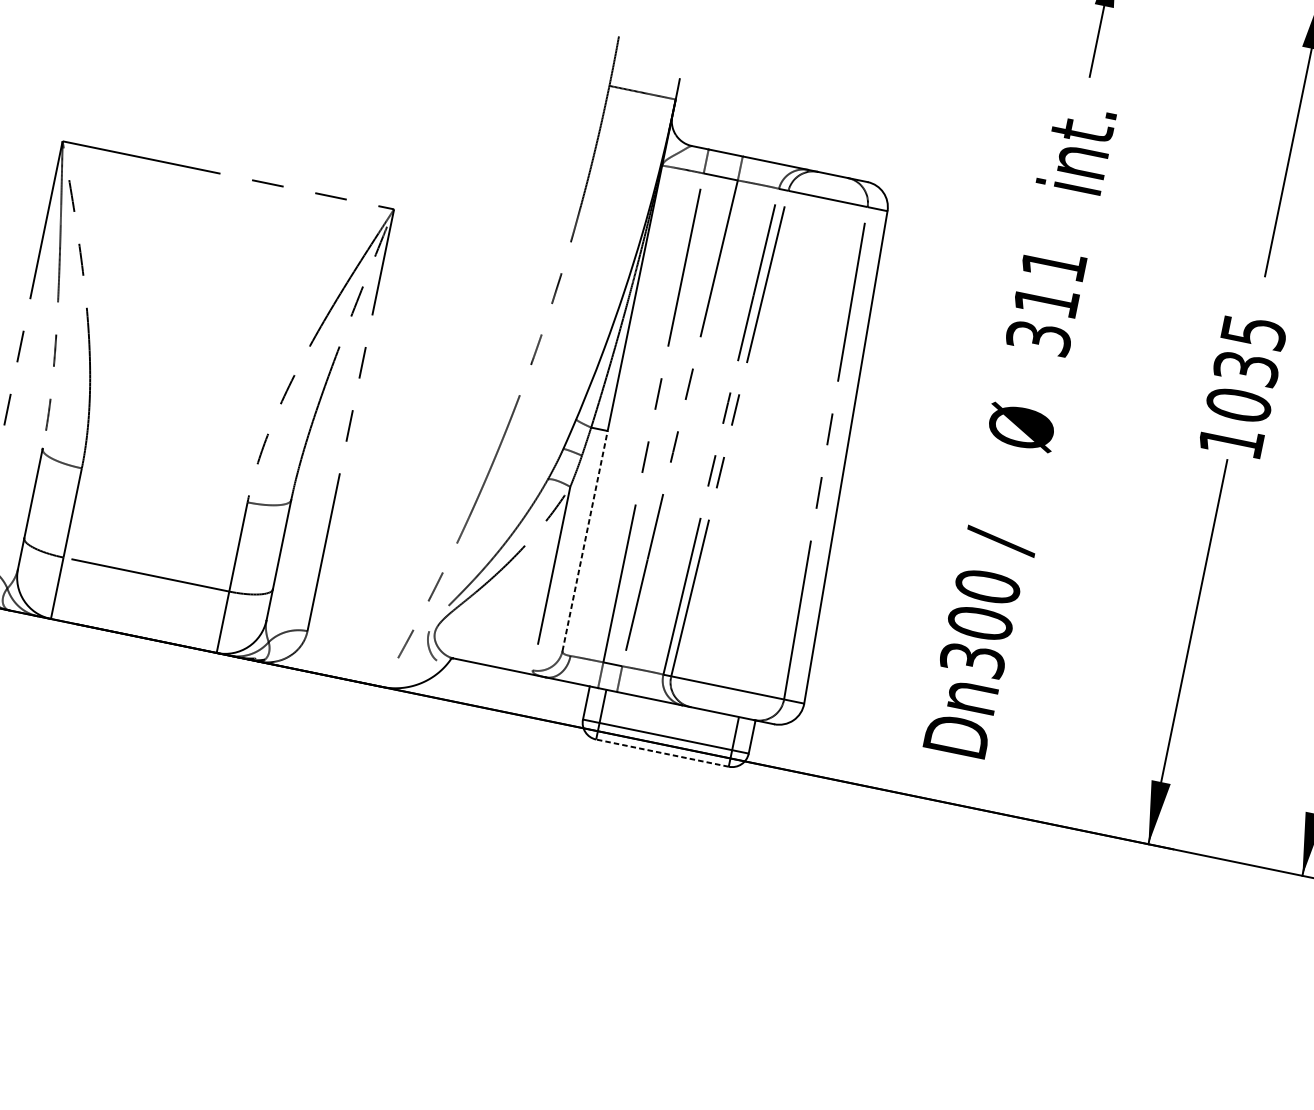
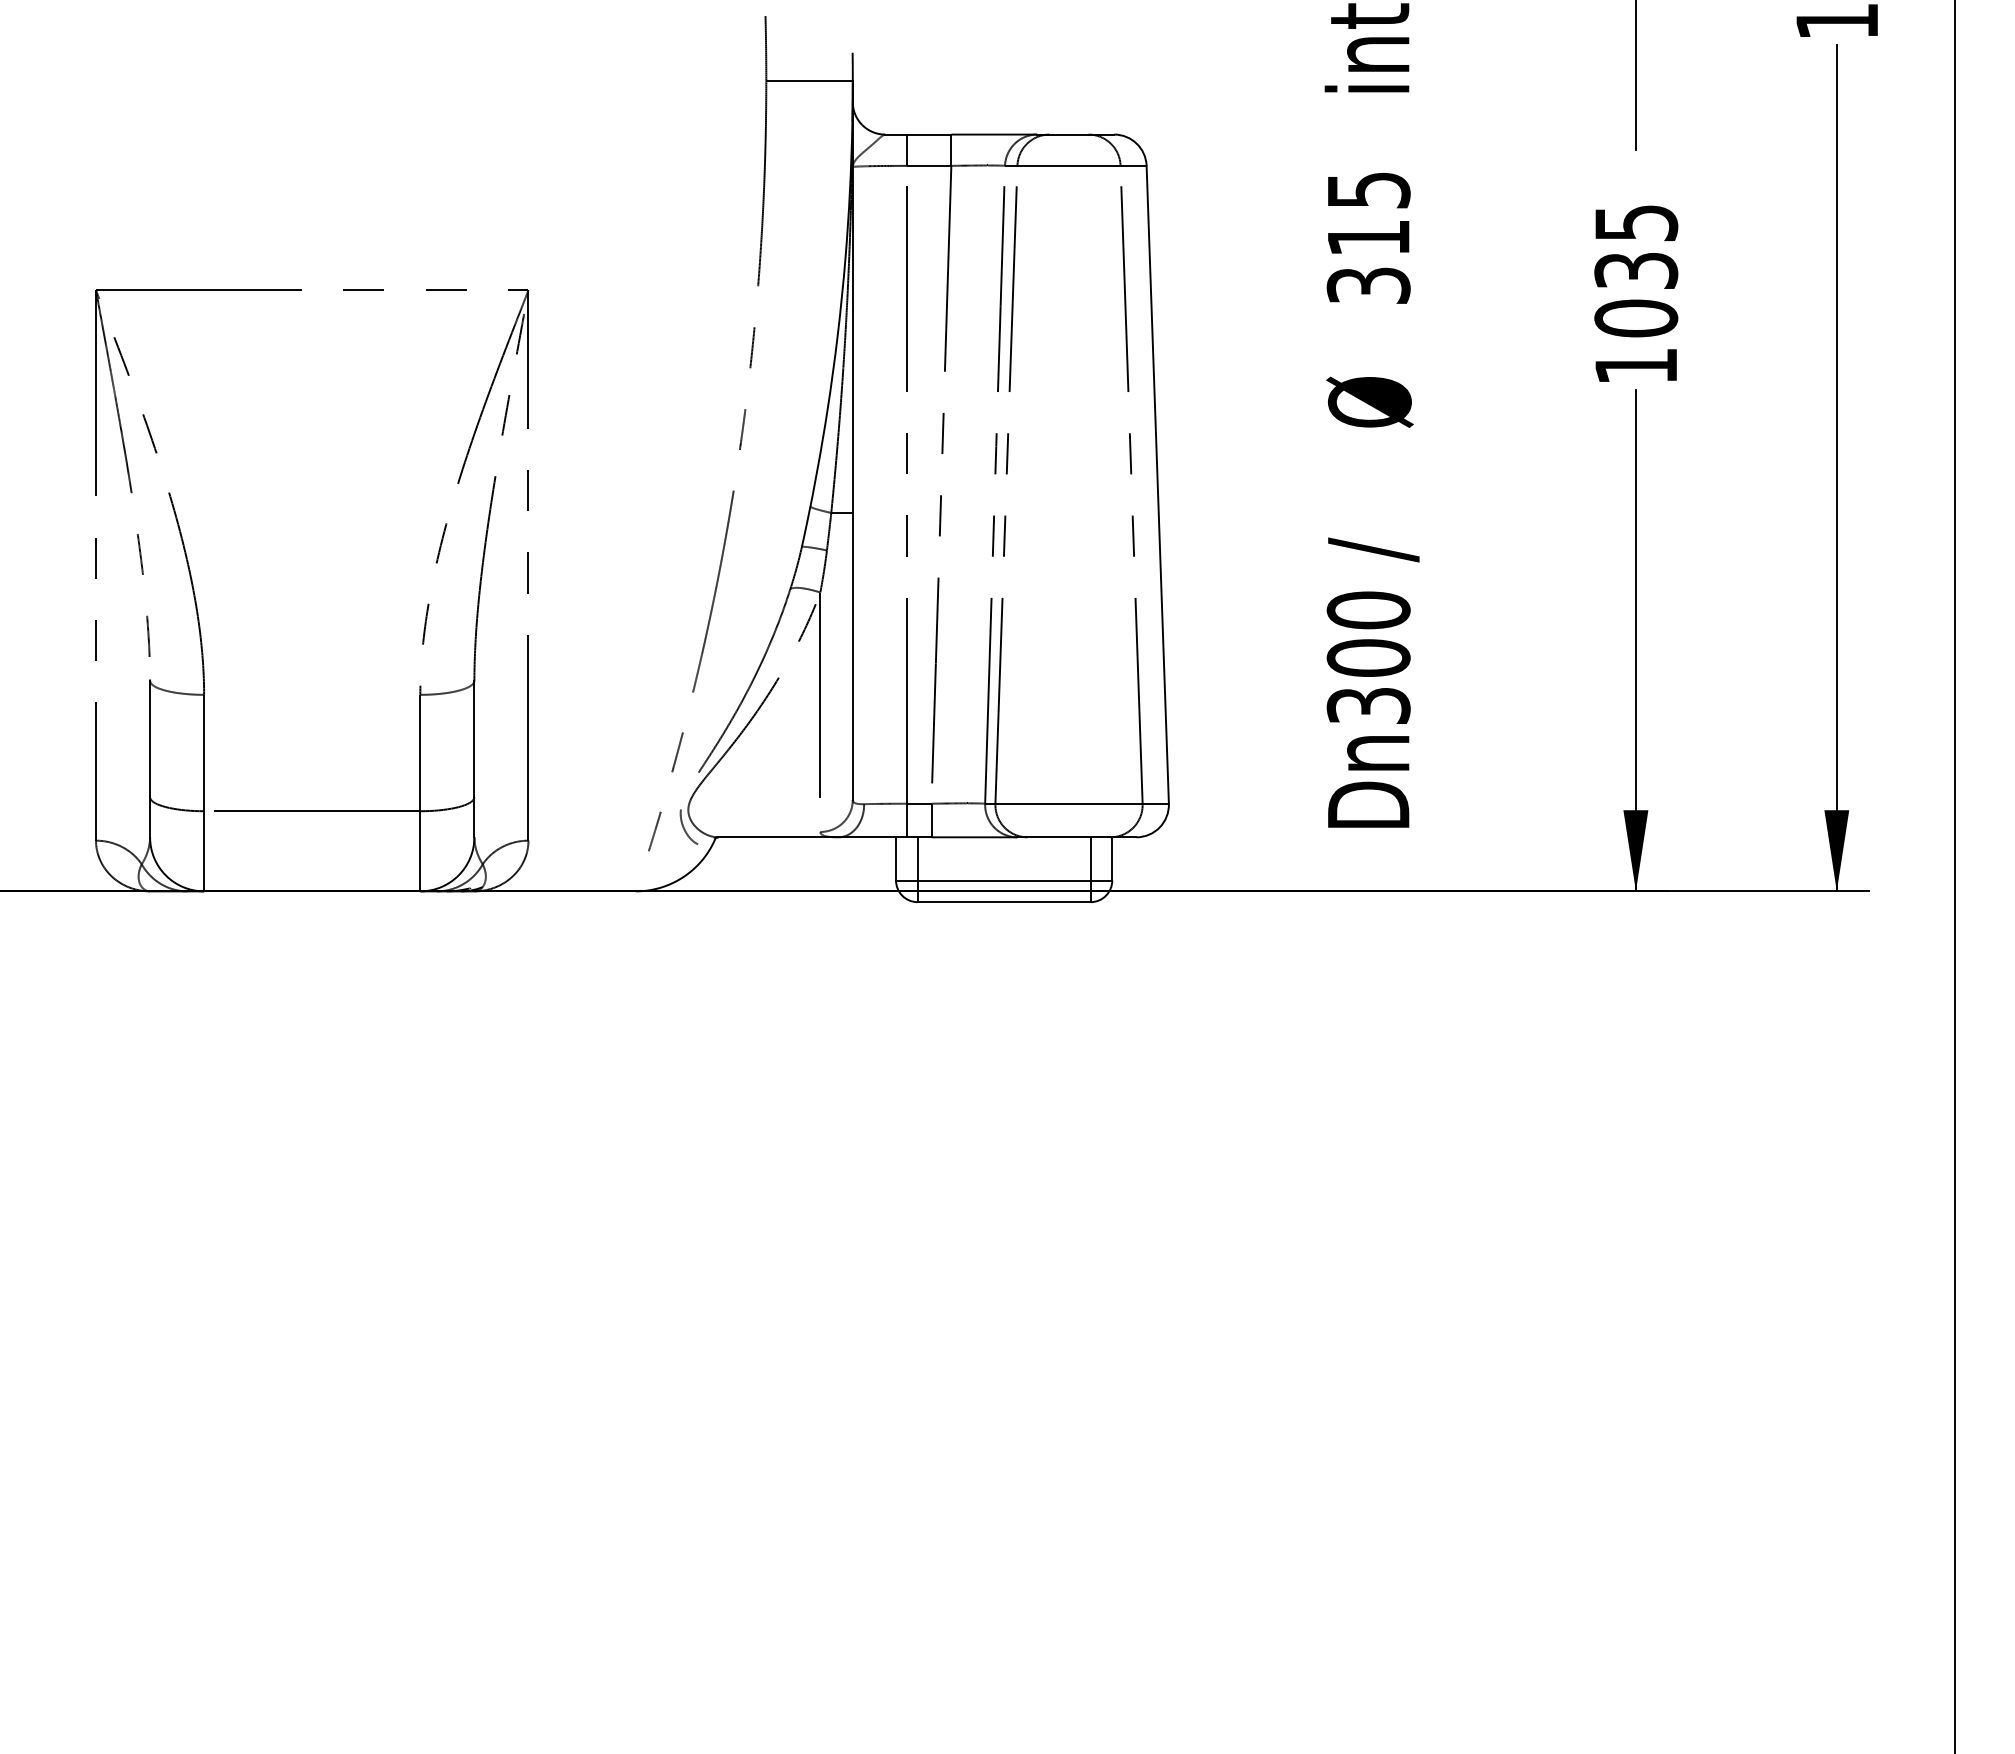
text: (1054, 265) -> (1369, 190), 311 -> 315
line: (584, 540) -> (852, 656), dashed -> solid
line: (661, 753) -> (1003, 902), dashed -> solid

